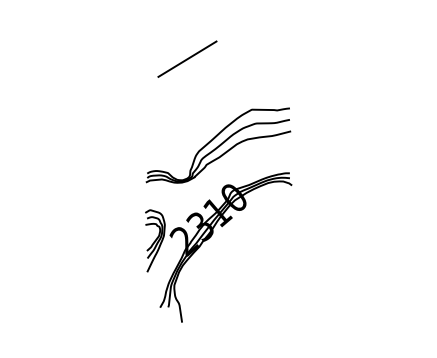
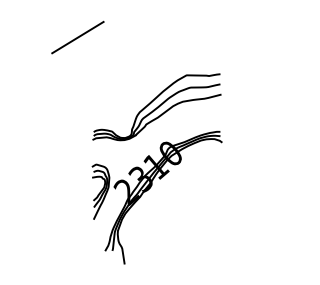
line: (187, 58) -> (77, 36), moved

